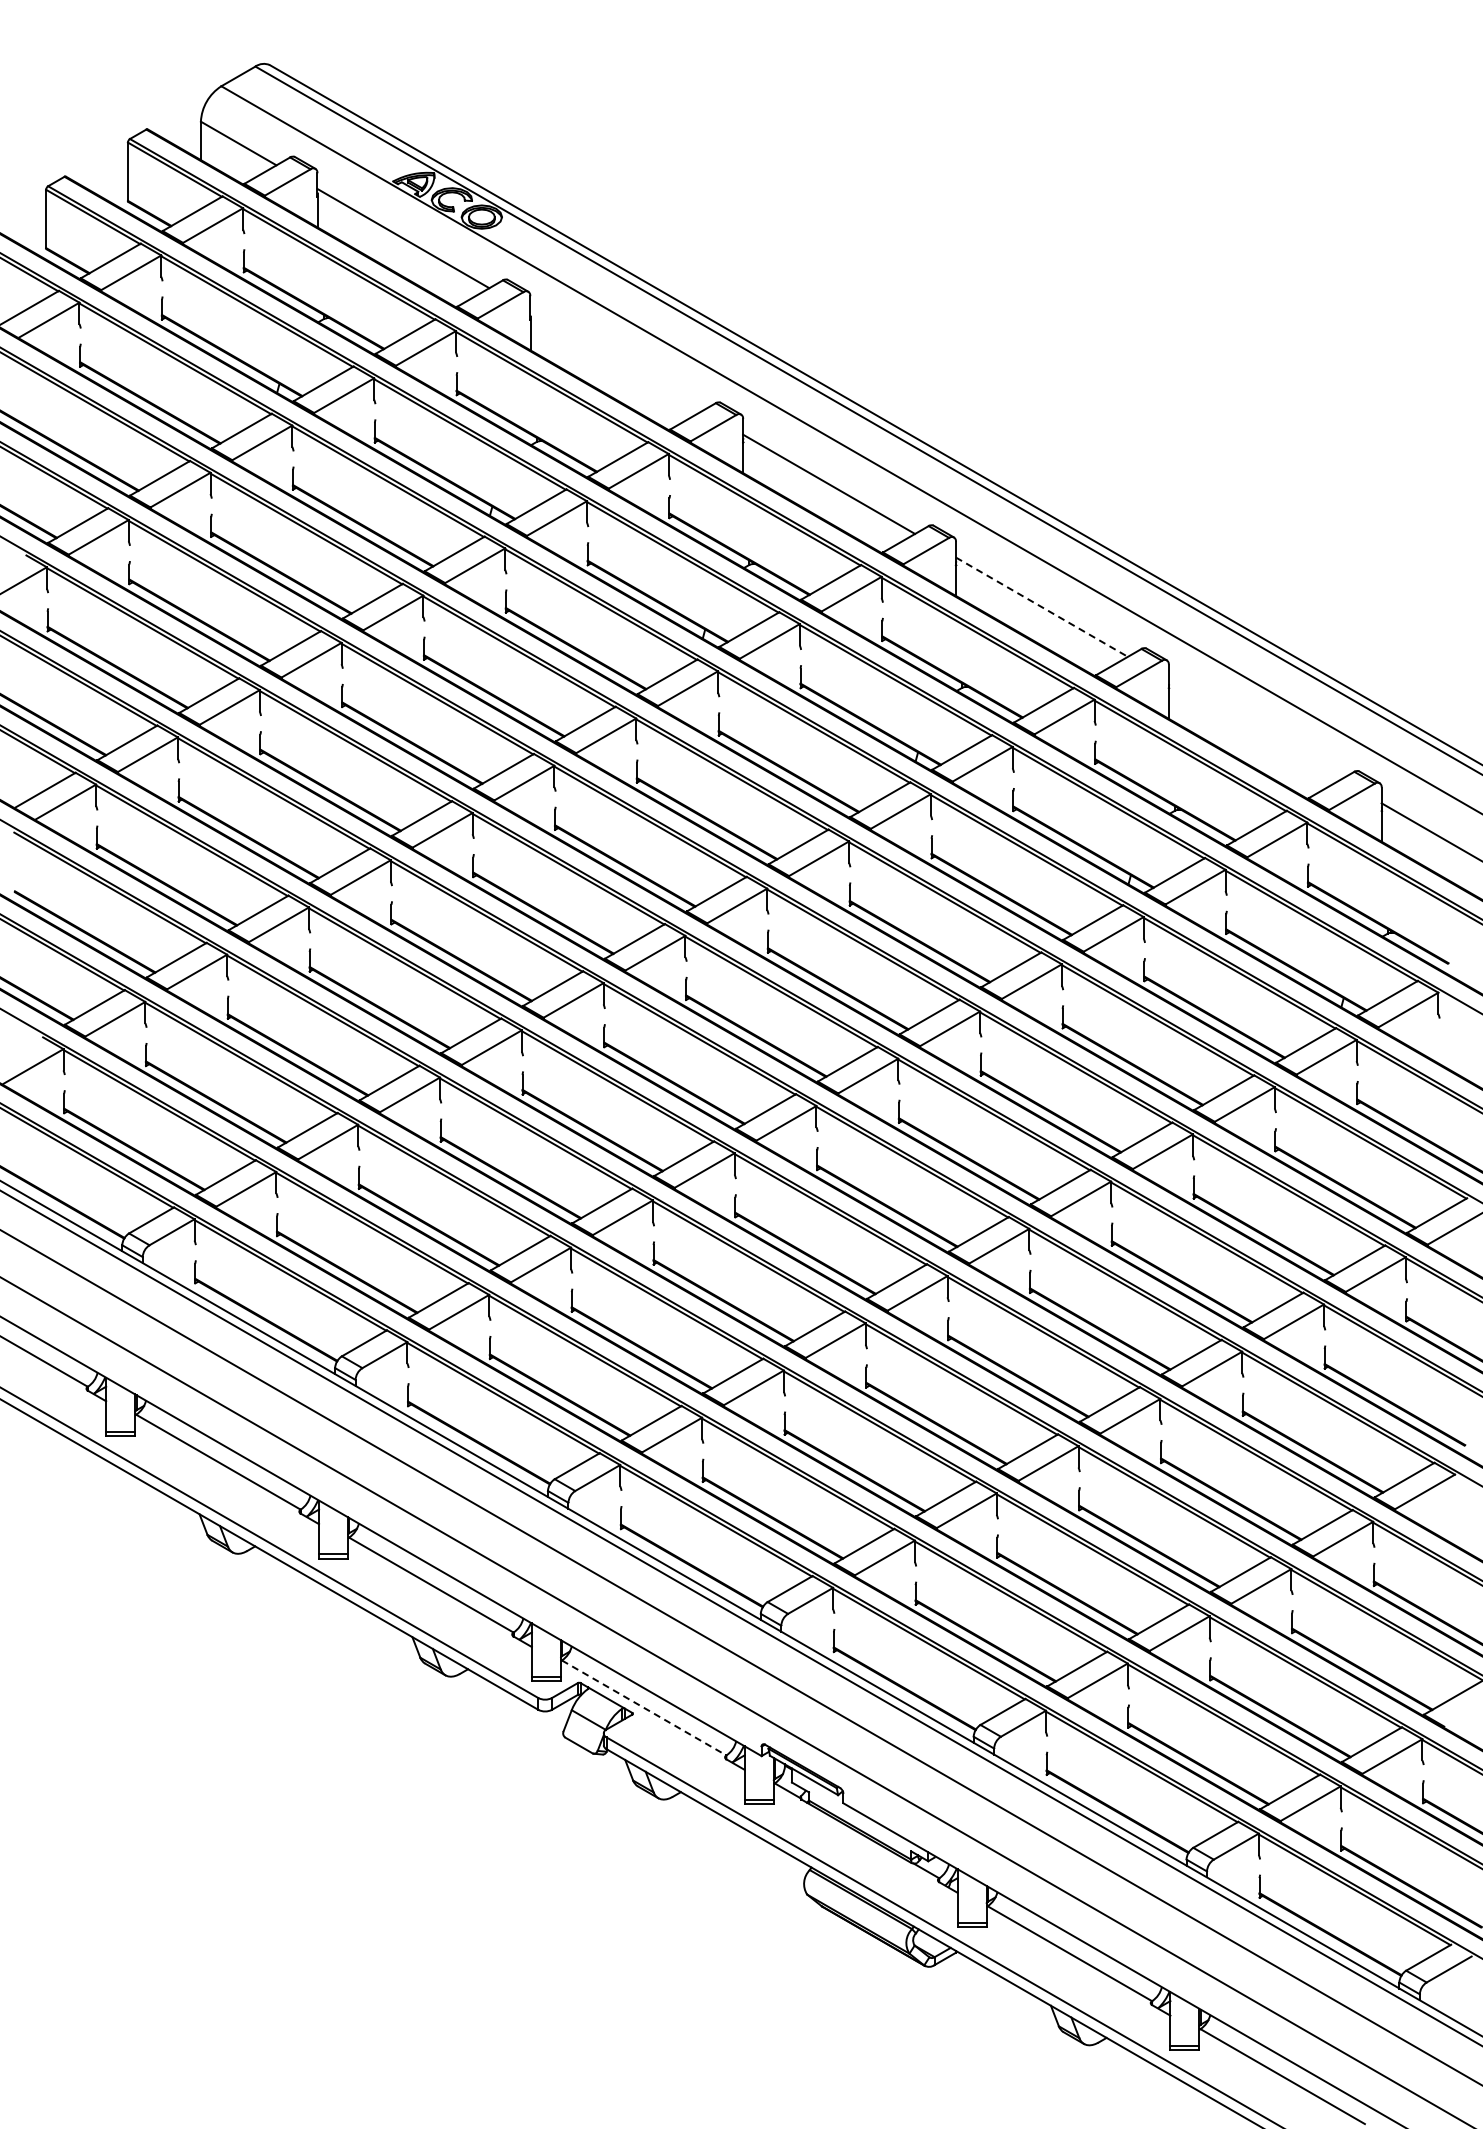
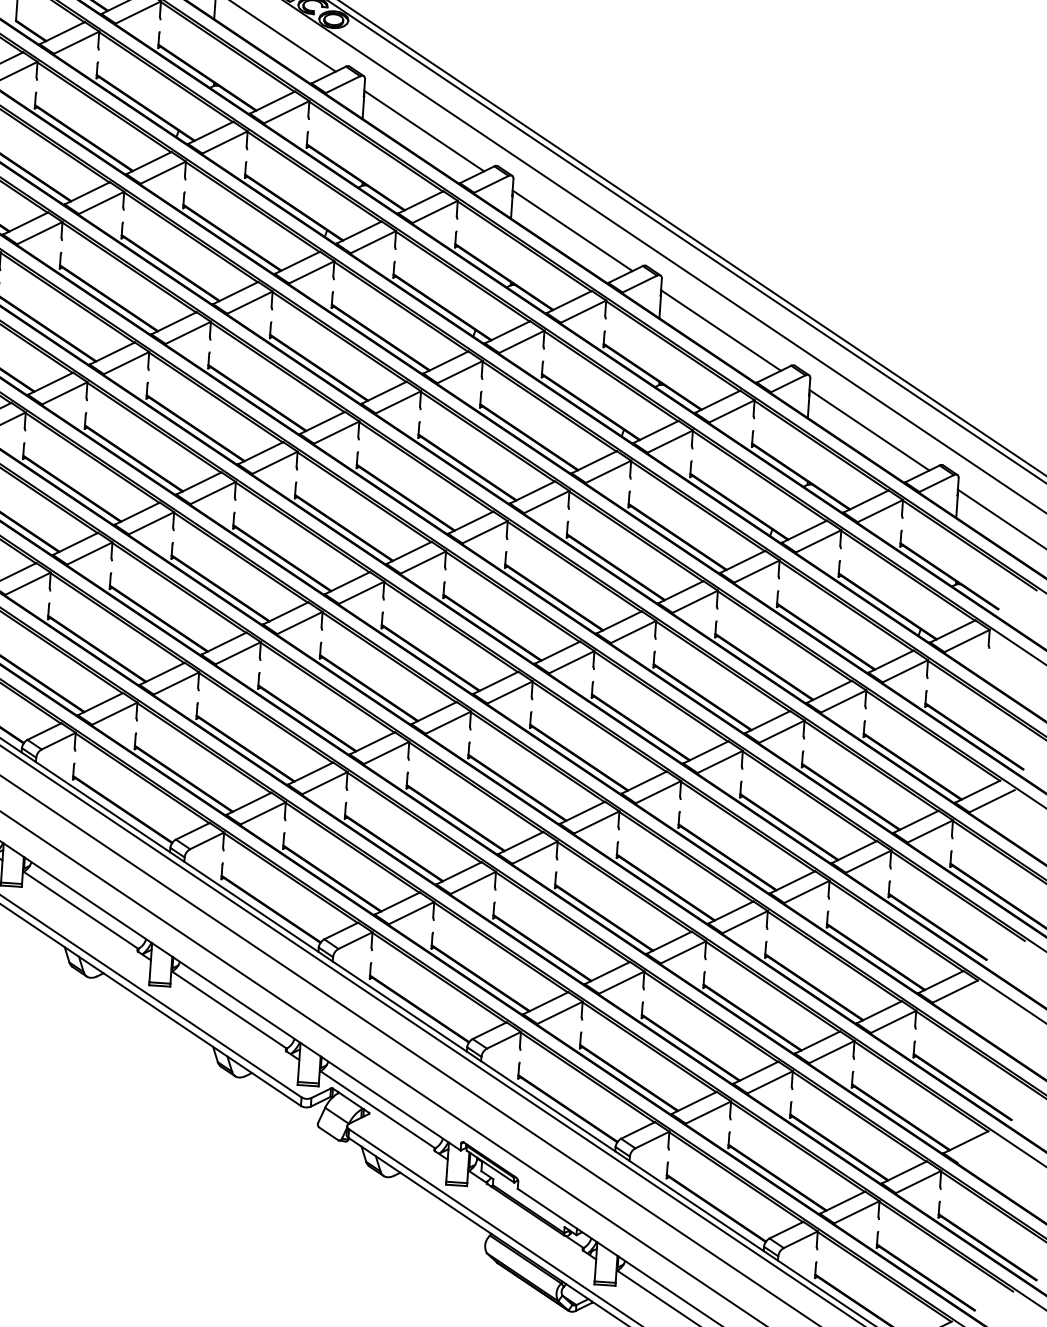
line: (616, 361) -> (424, 131), added
line: (1042, 607) -> (721, 330), dashed -> solid
line: (1254, 729) -> (869, 429), added
line: (644, 1707) -> (378, 1109), dashed -> solid

